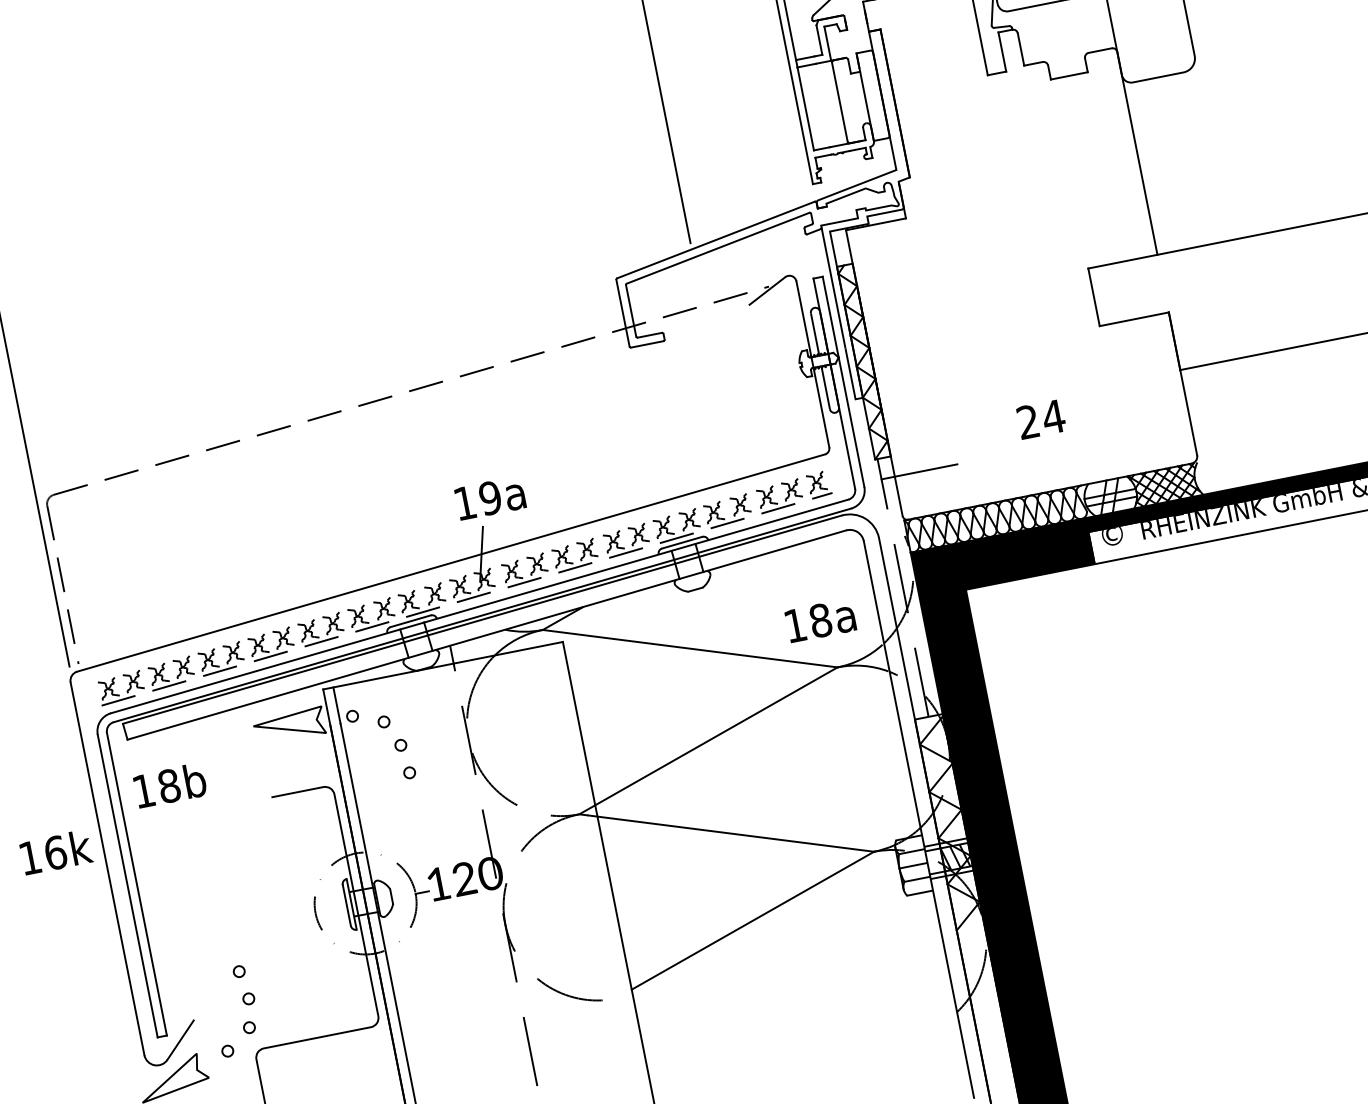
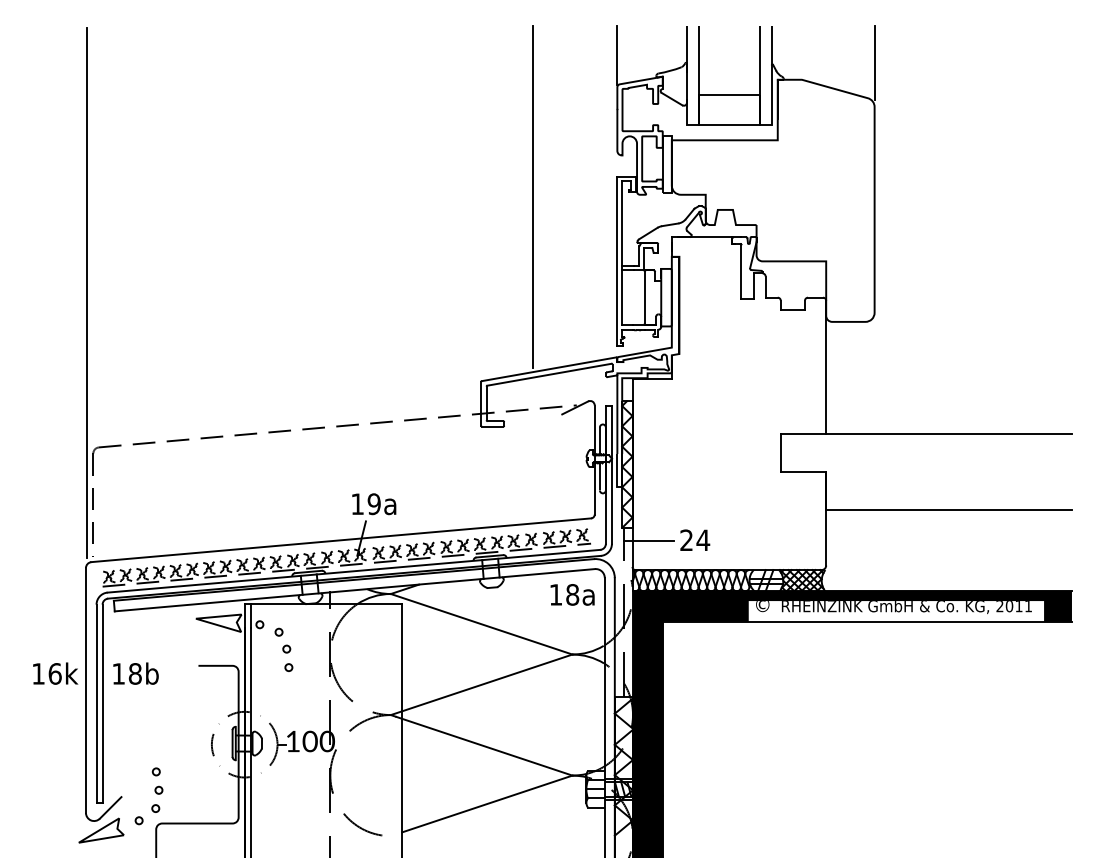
text: (1041, 418) -> (695, 539), moved
text: (820, 620) -> (572, 594), moved
text: (169, 785) -> (135, 673), moved
text: (463, 879) -> (309, 741), 120 -> 100

